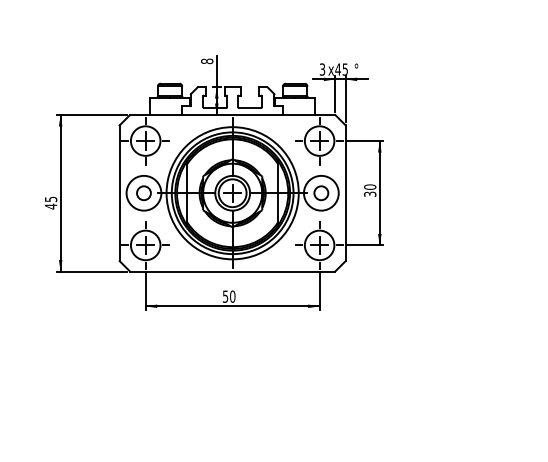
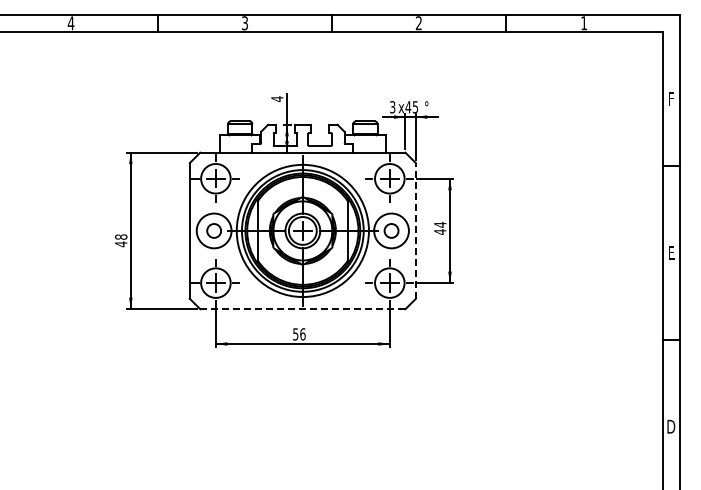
text: (207, 61) -> (277, 99), 8 -> 4
text: (370, 190) -> (440, 228), 30 -> 44
line: (345, 192) -> (415, 230), solid -> dashed
text: (51, 198) -> (121, 236), 45 -> 48
line: (232, 271) -> (302, 309), solid -> dashed
text: (232, 296) -> (302, 334), 50 -> 56

